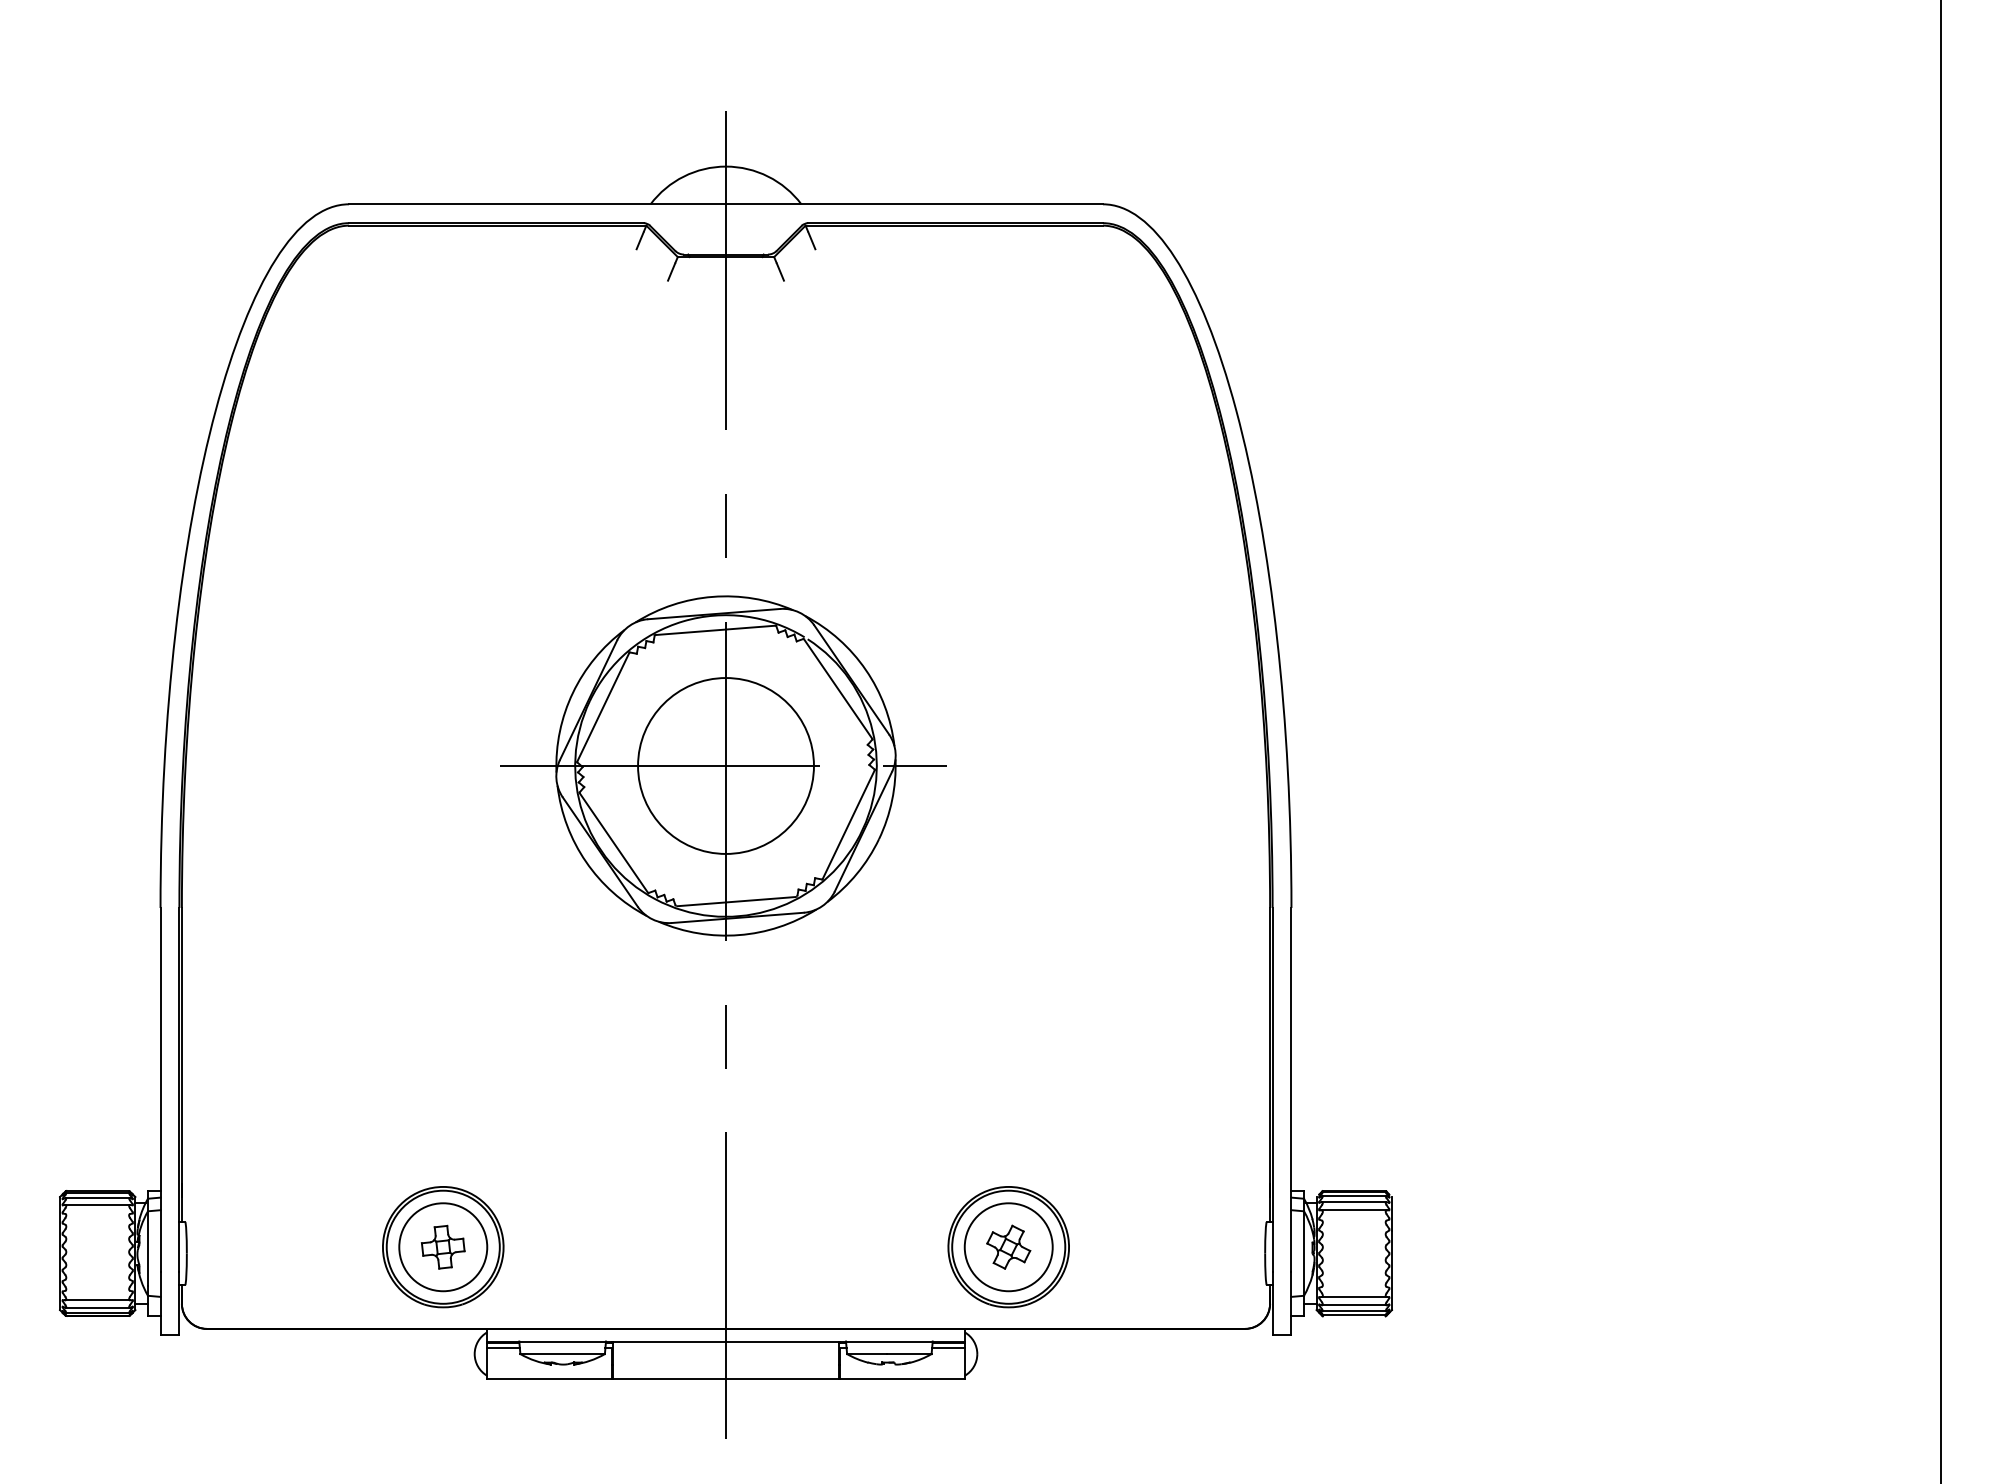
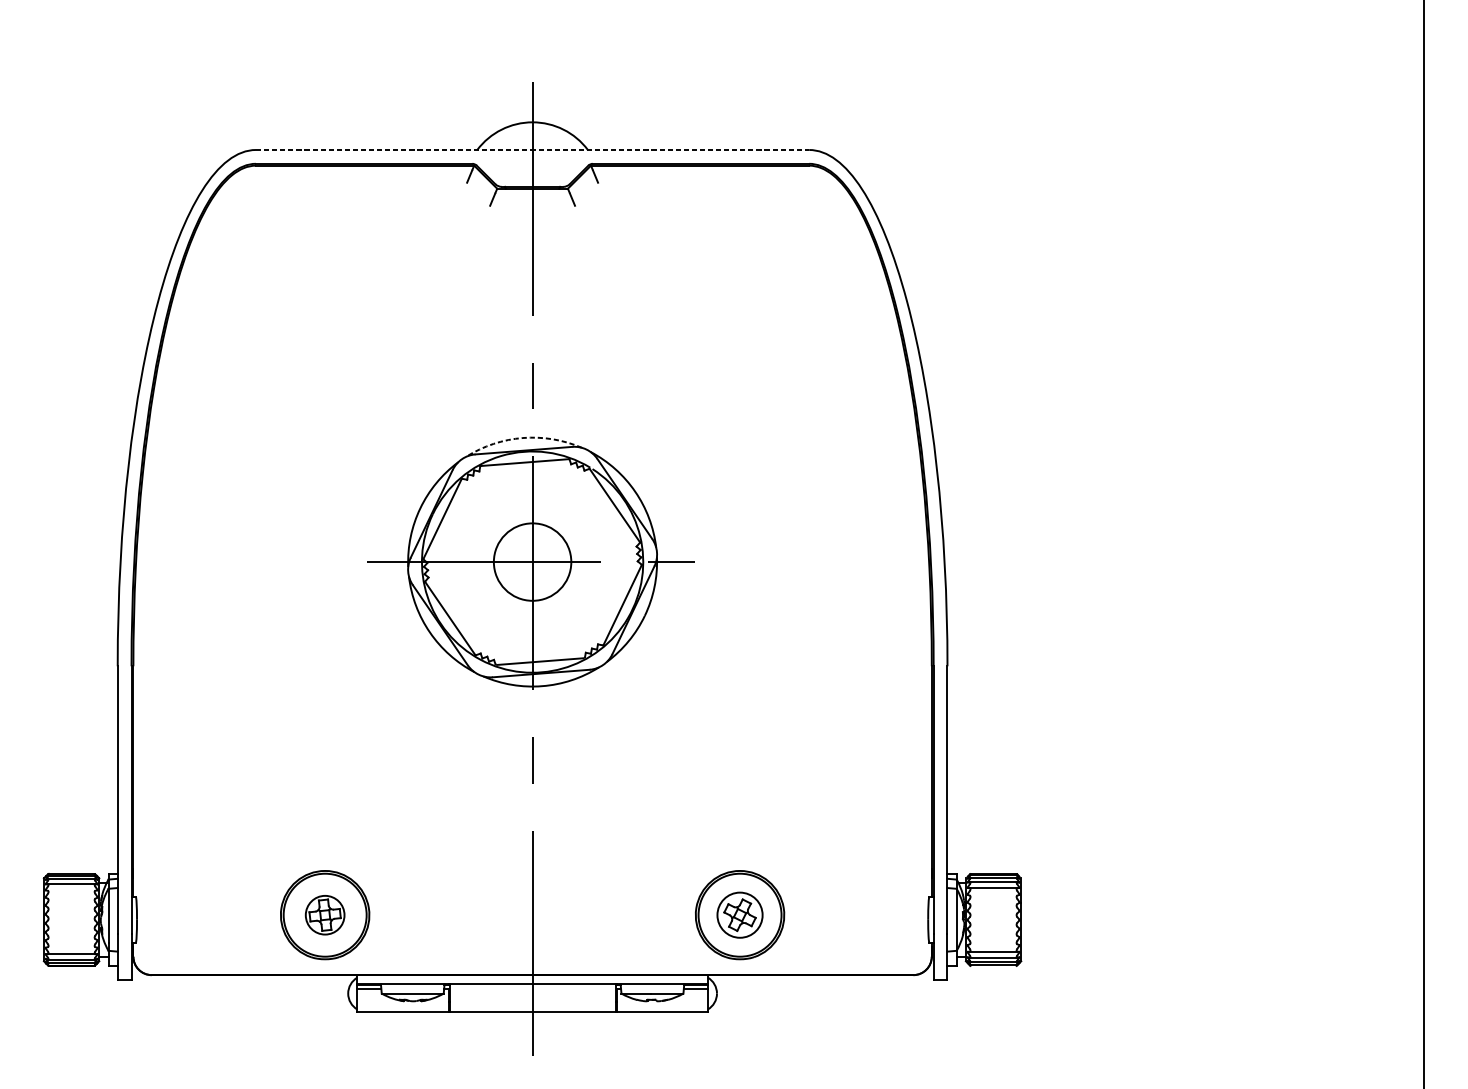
line: (726, 204) -> (532, 150), solid -> dashed
arc: (712, 596) -> (522, 437), solid -> dashed
circle: (725, 765) -> (532, 561), size x0.6
circle: (443, 1247) -> (325, 915), size x0.6
circle: (1008, 1247) -> (739, 915), size x0.7

